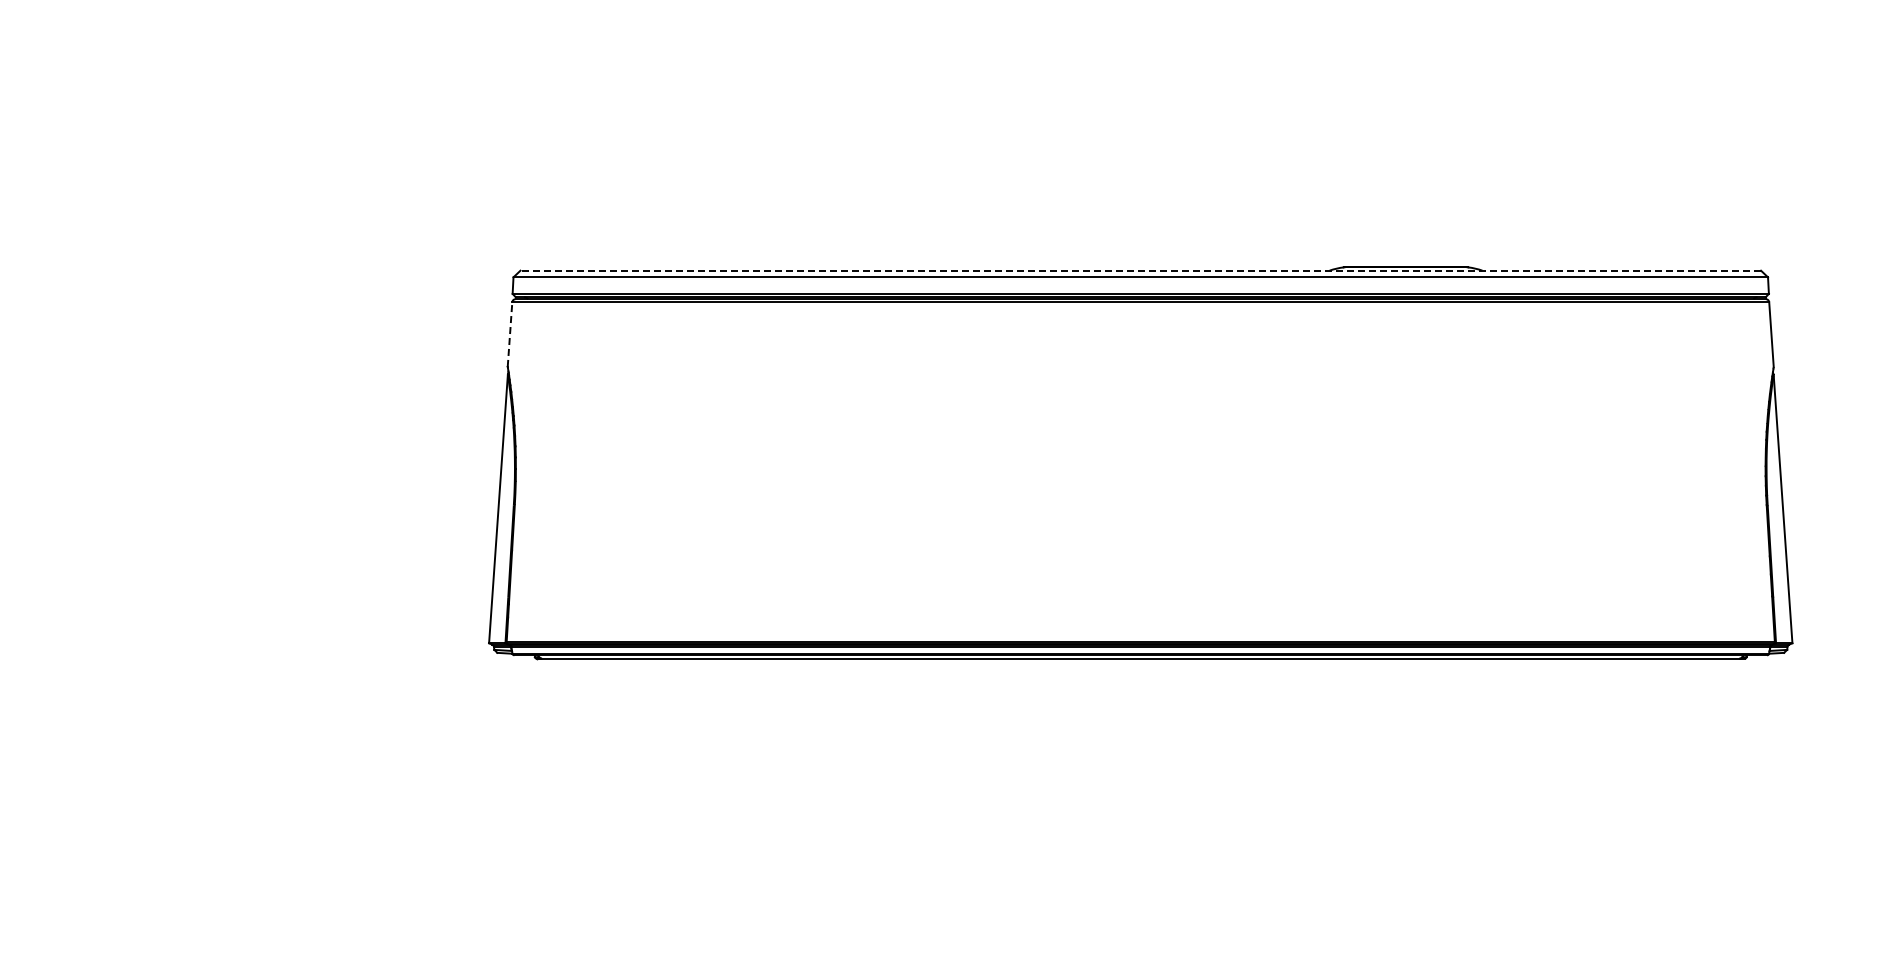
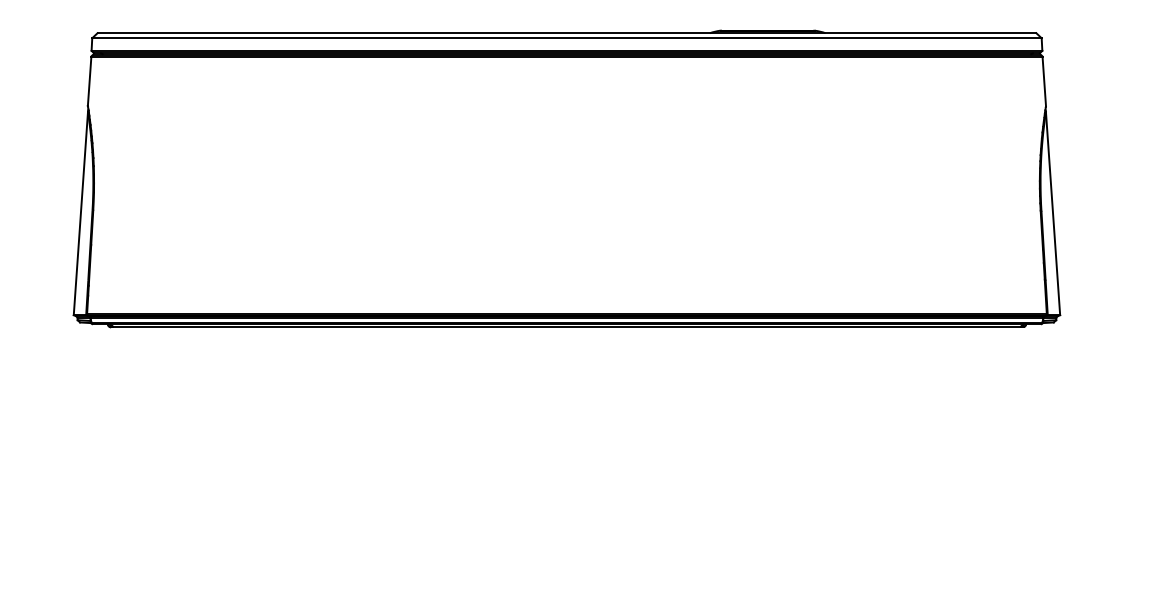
line: (1140, 270) -> (566, 33), dashed -> solid
line: (510, 334) -> (89, 81), dashed -> solid

